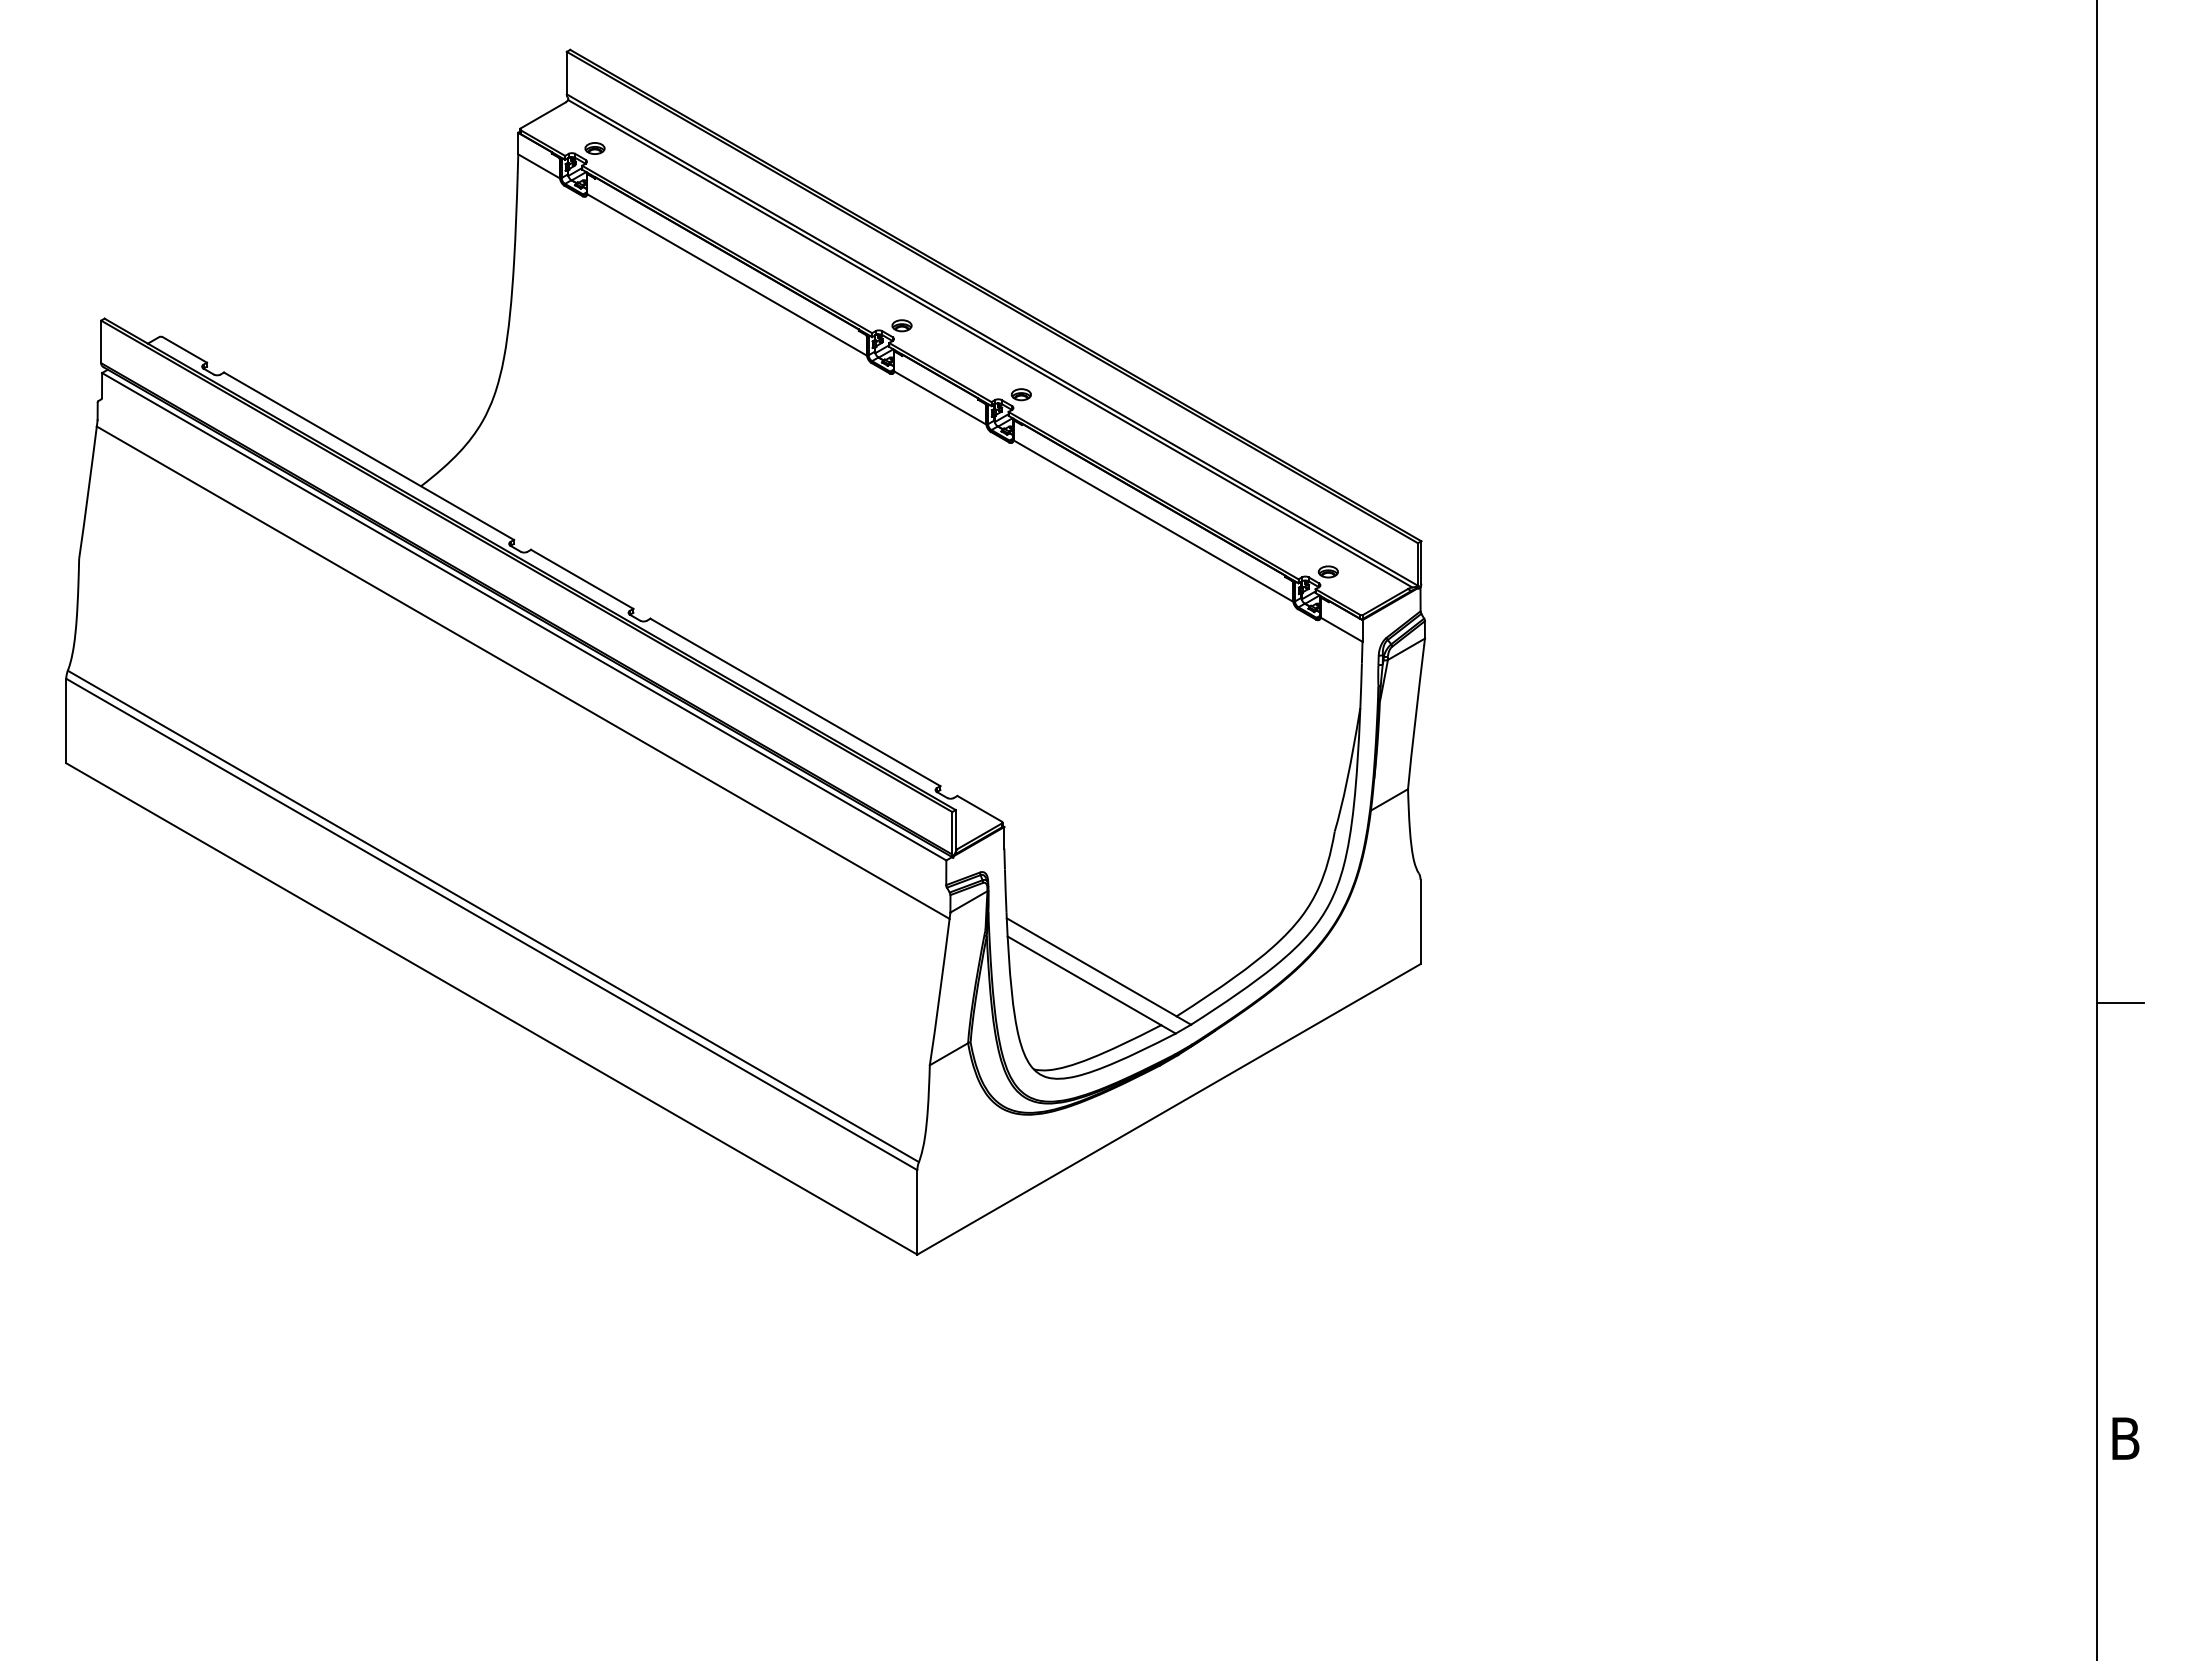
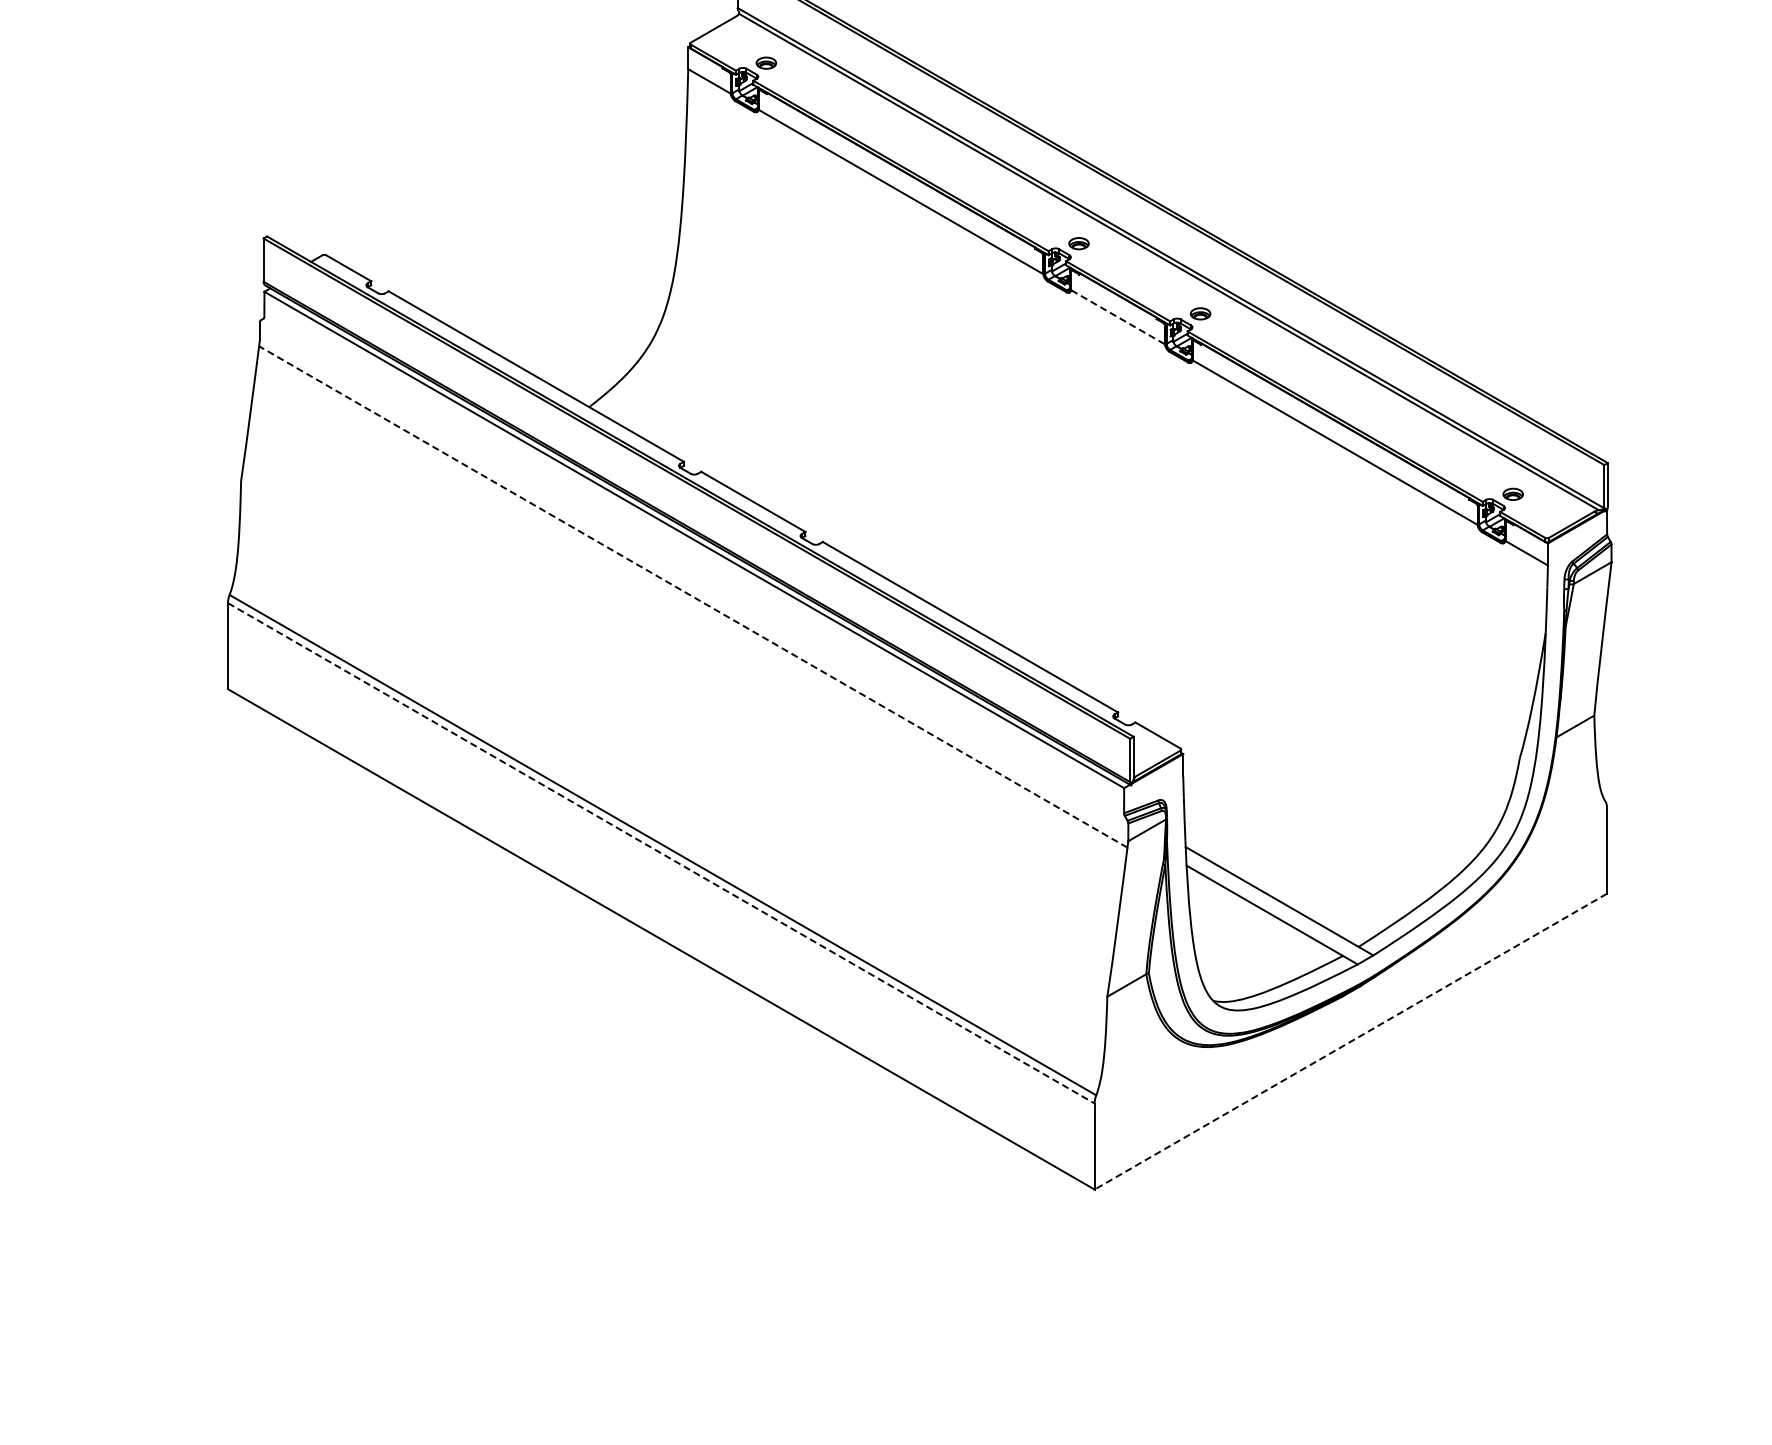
line: (940, 398) -> (1118, 317), solid -> dashed
line: (522, 672) -> (692, 596), solid -> dashed
line: (492, 924) -> (662, 853), solid -> dashed
line: (1168, 1109) -> (1350, 1041), solid -> dashed

